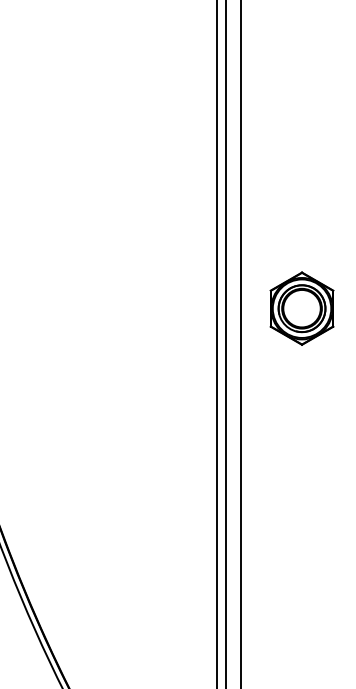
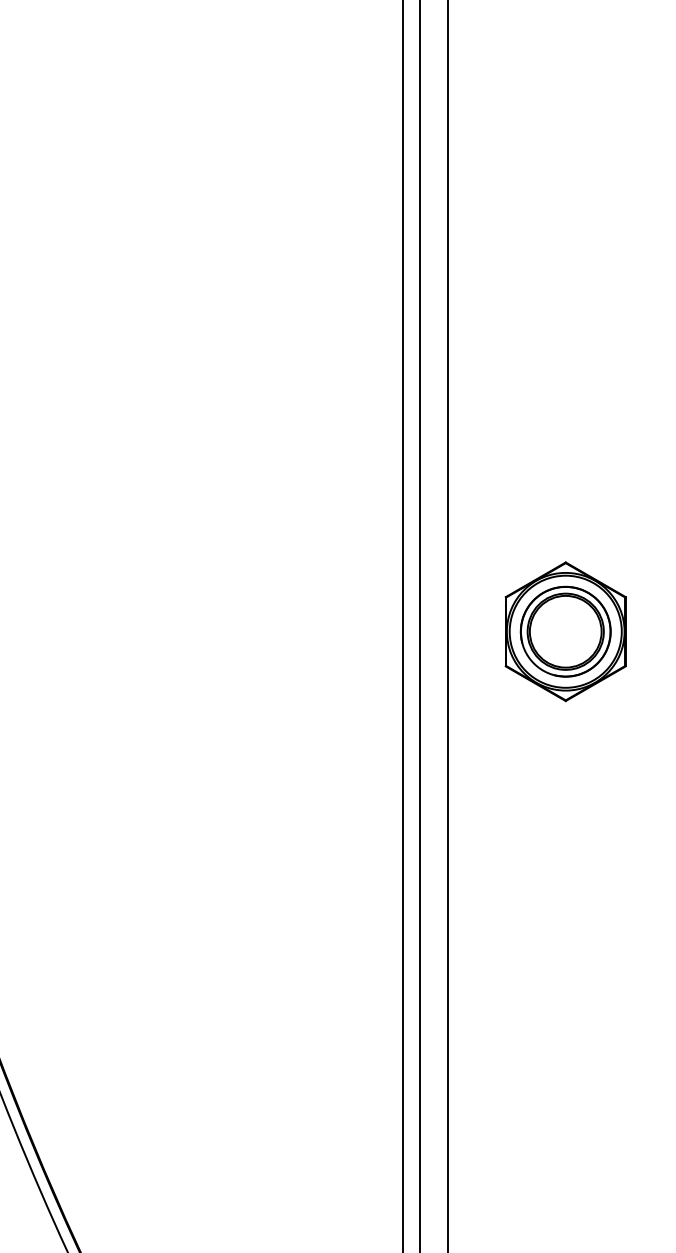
part: (301, 308) -> (564, 631), moved

